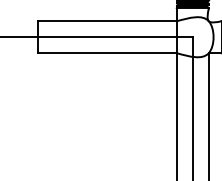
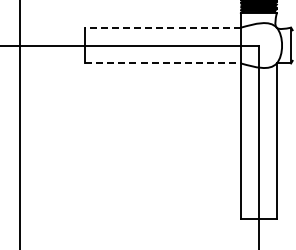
line: (107, 21) -> (163, 27), solid -> dashed
line: (107, 53) -> (163, 63), solid -> dashed

